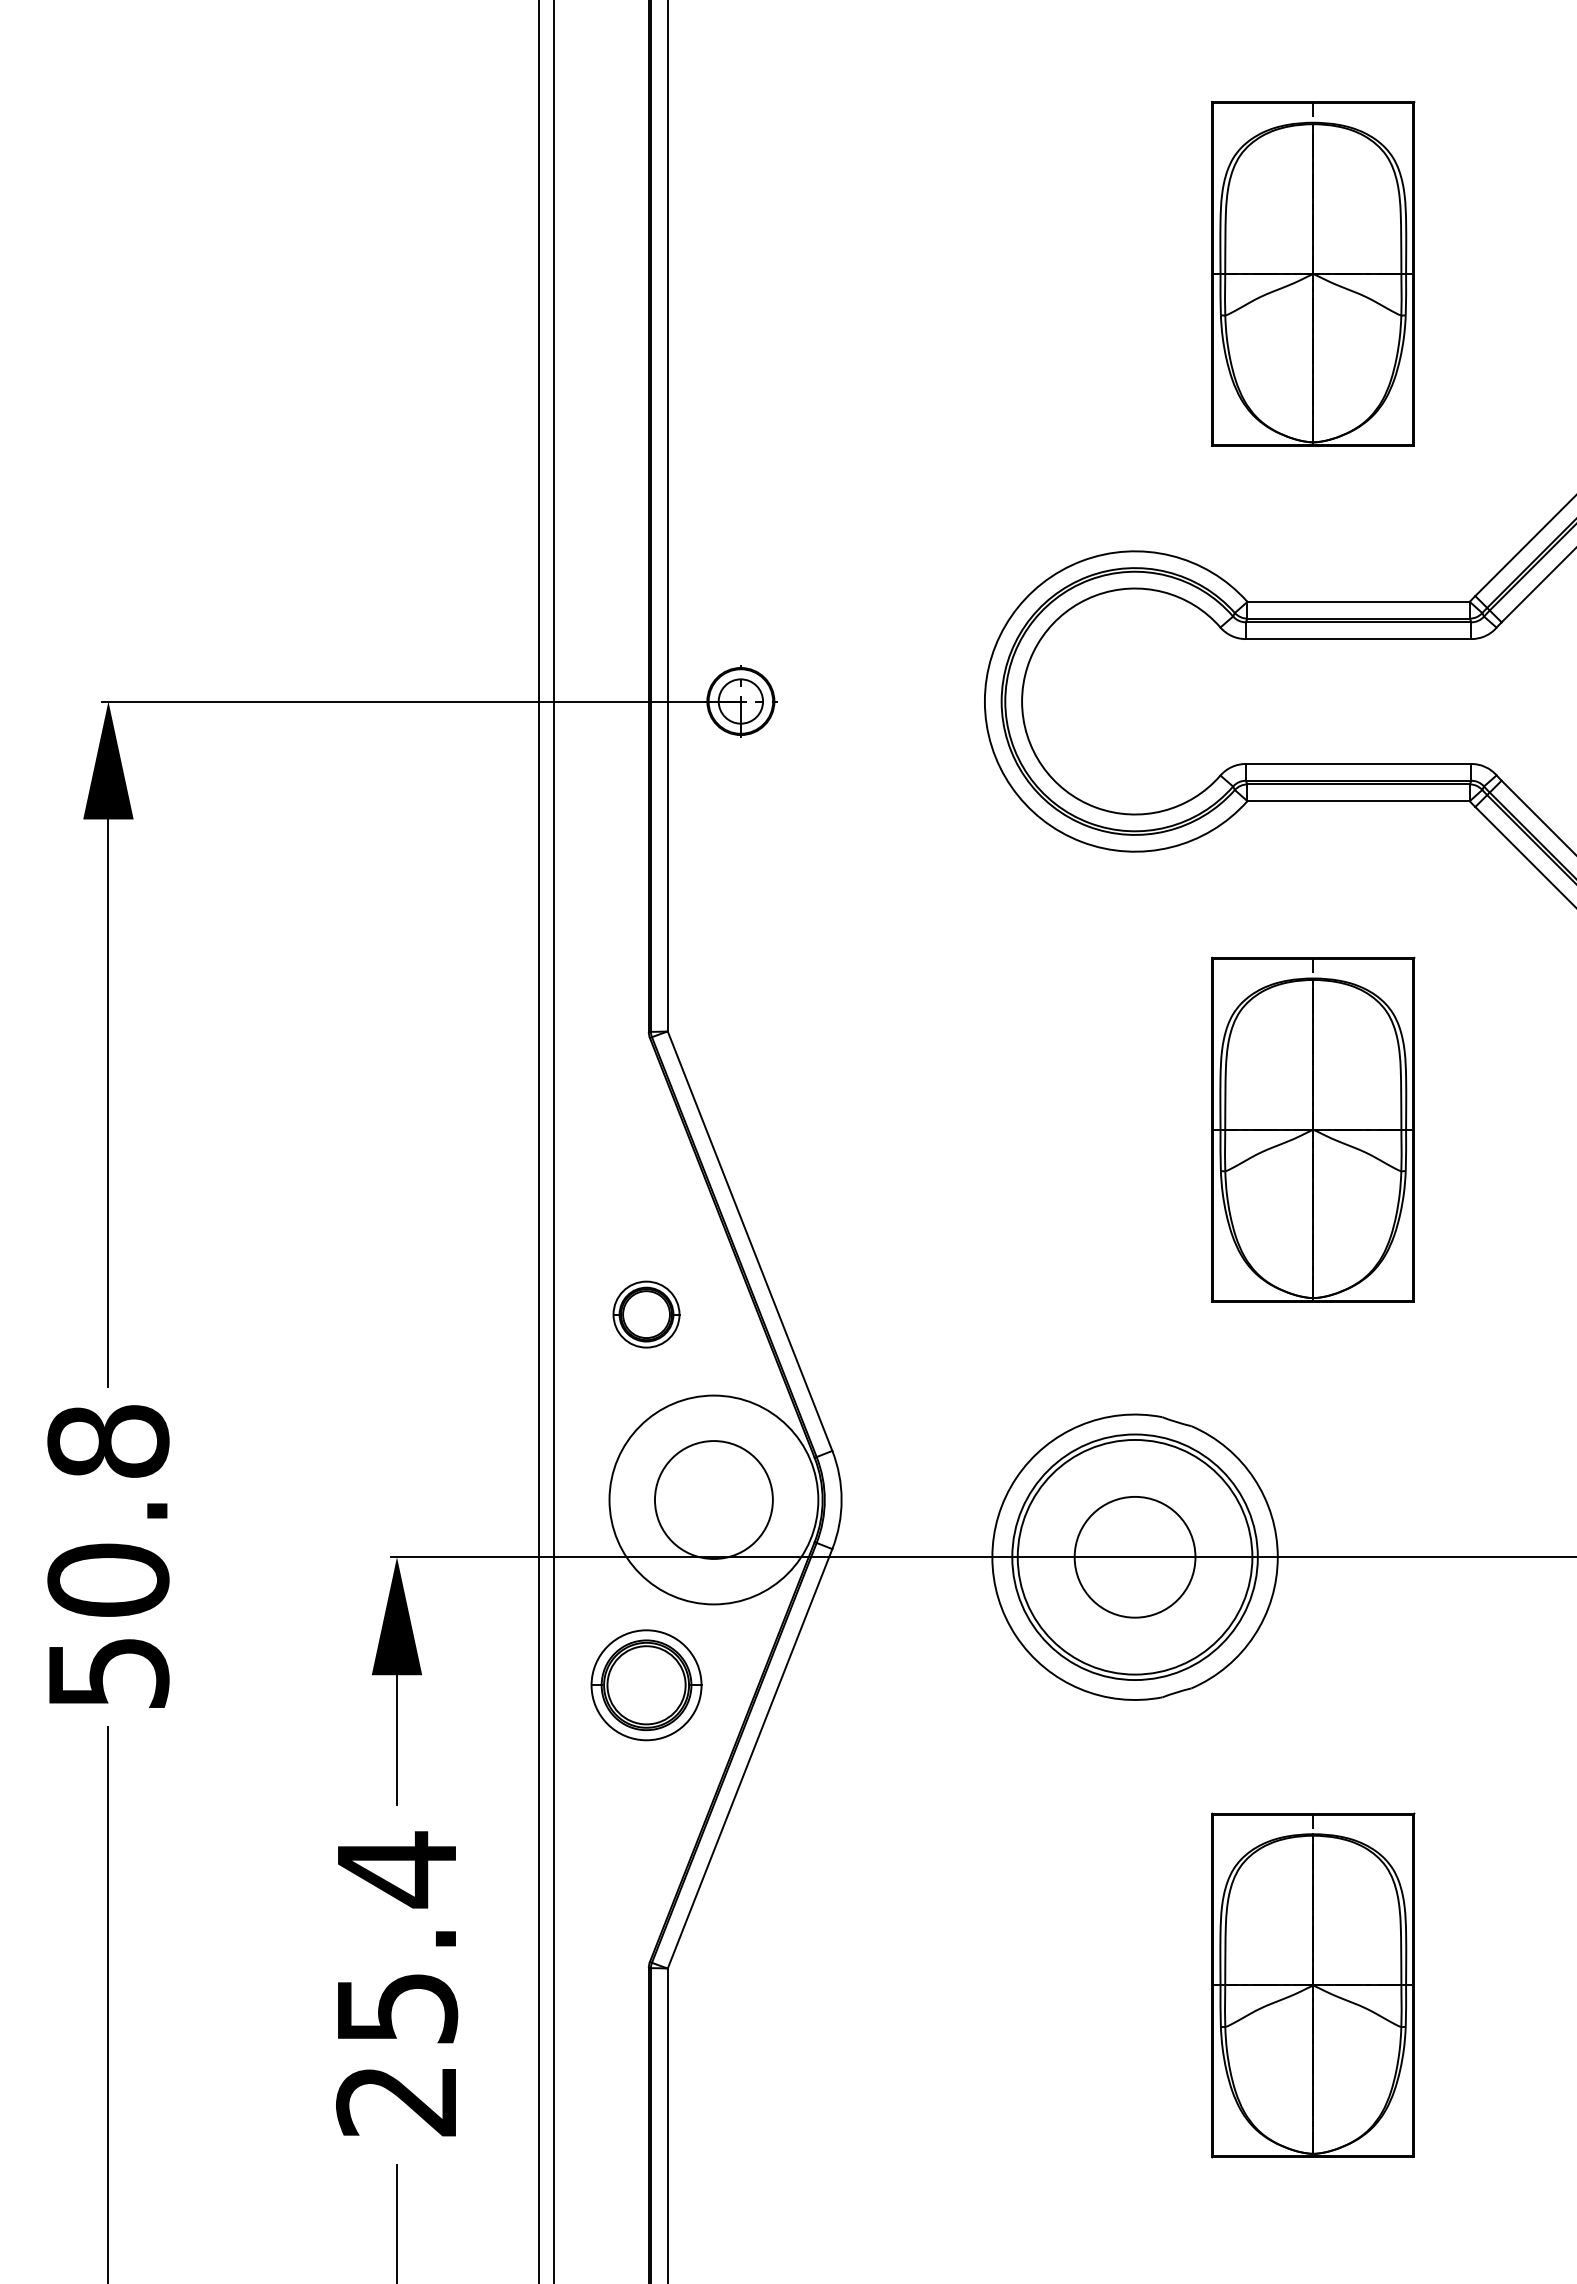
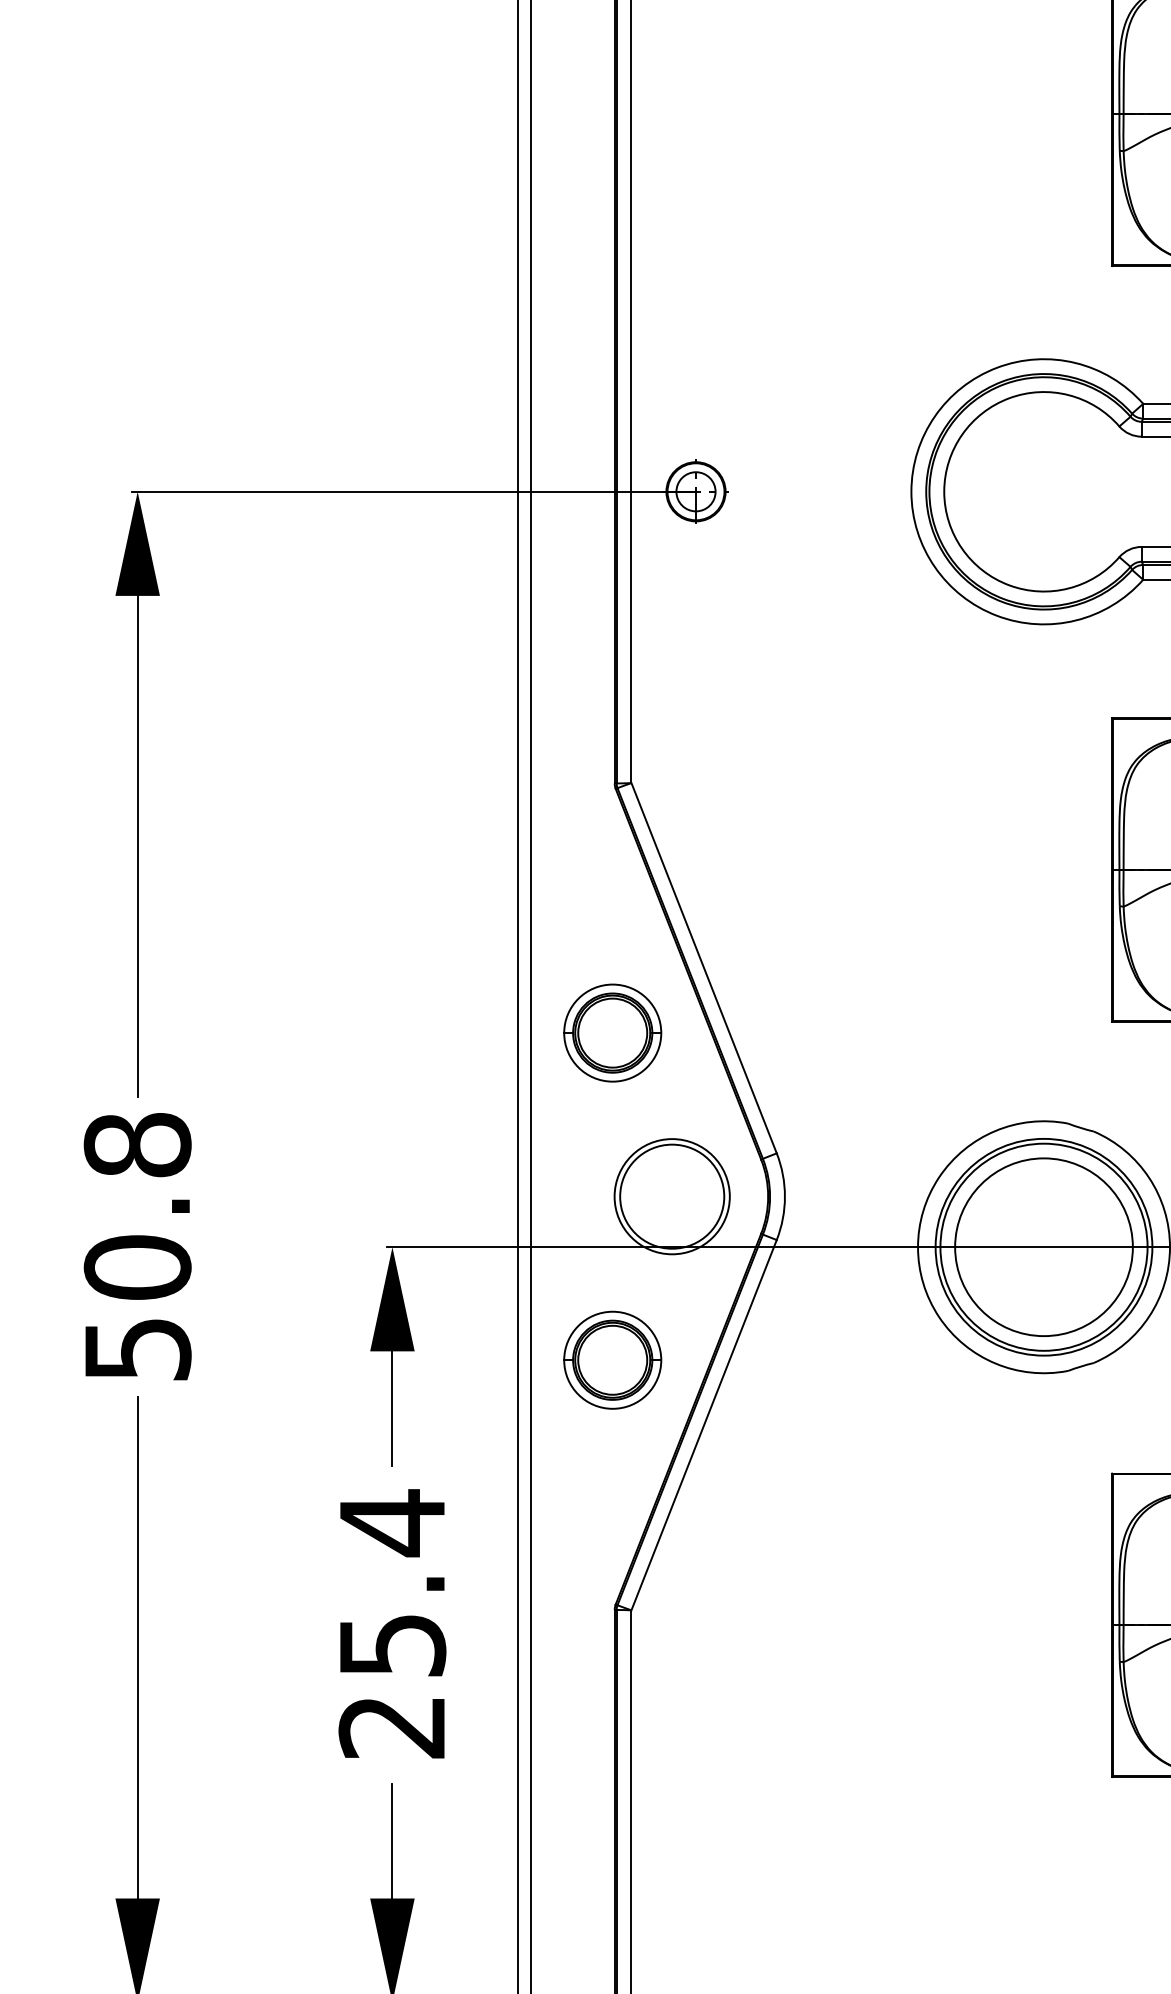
part: (646, 1314) -> (612, 1032), size x1.67
circle: (713, 1499) -> (671, 1196), size x0.62
circle: (1134, 1556) -> (1043, 1246), size x1.67

